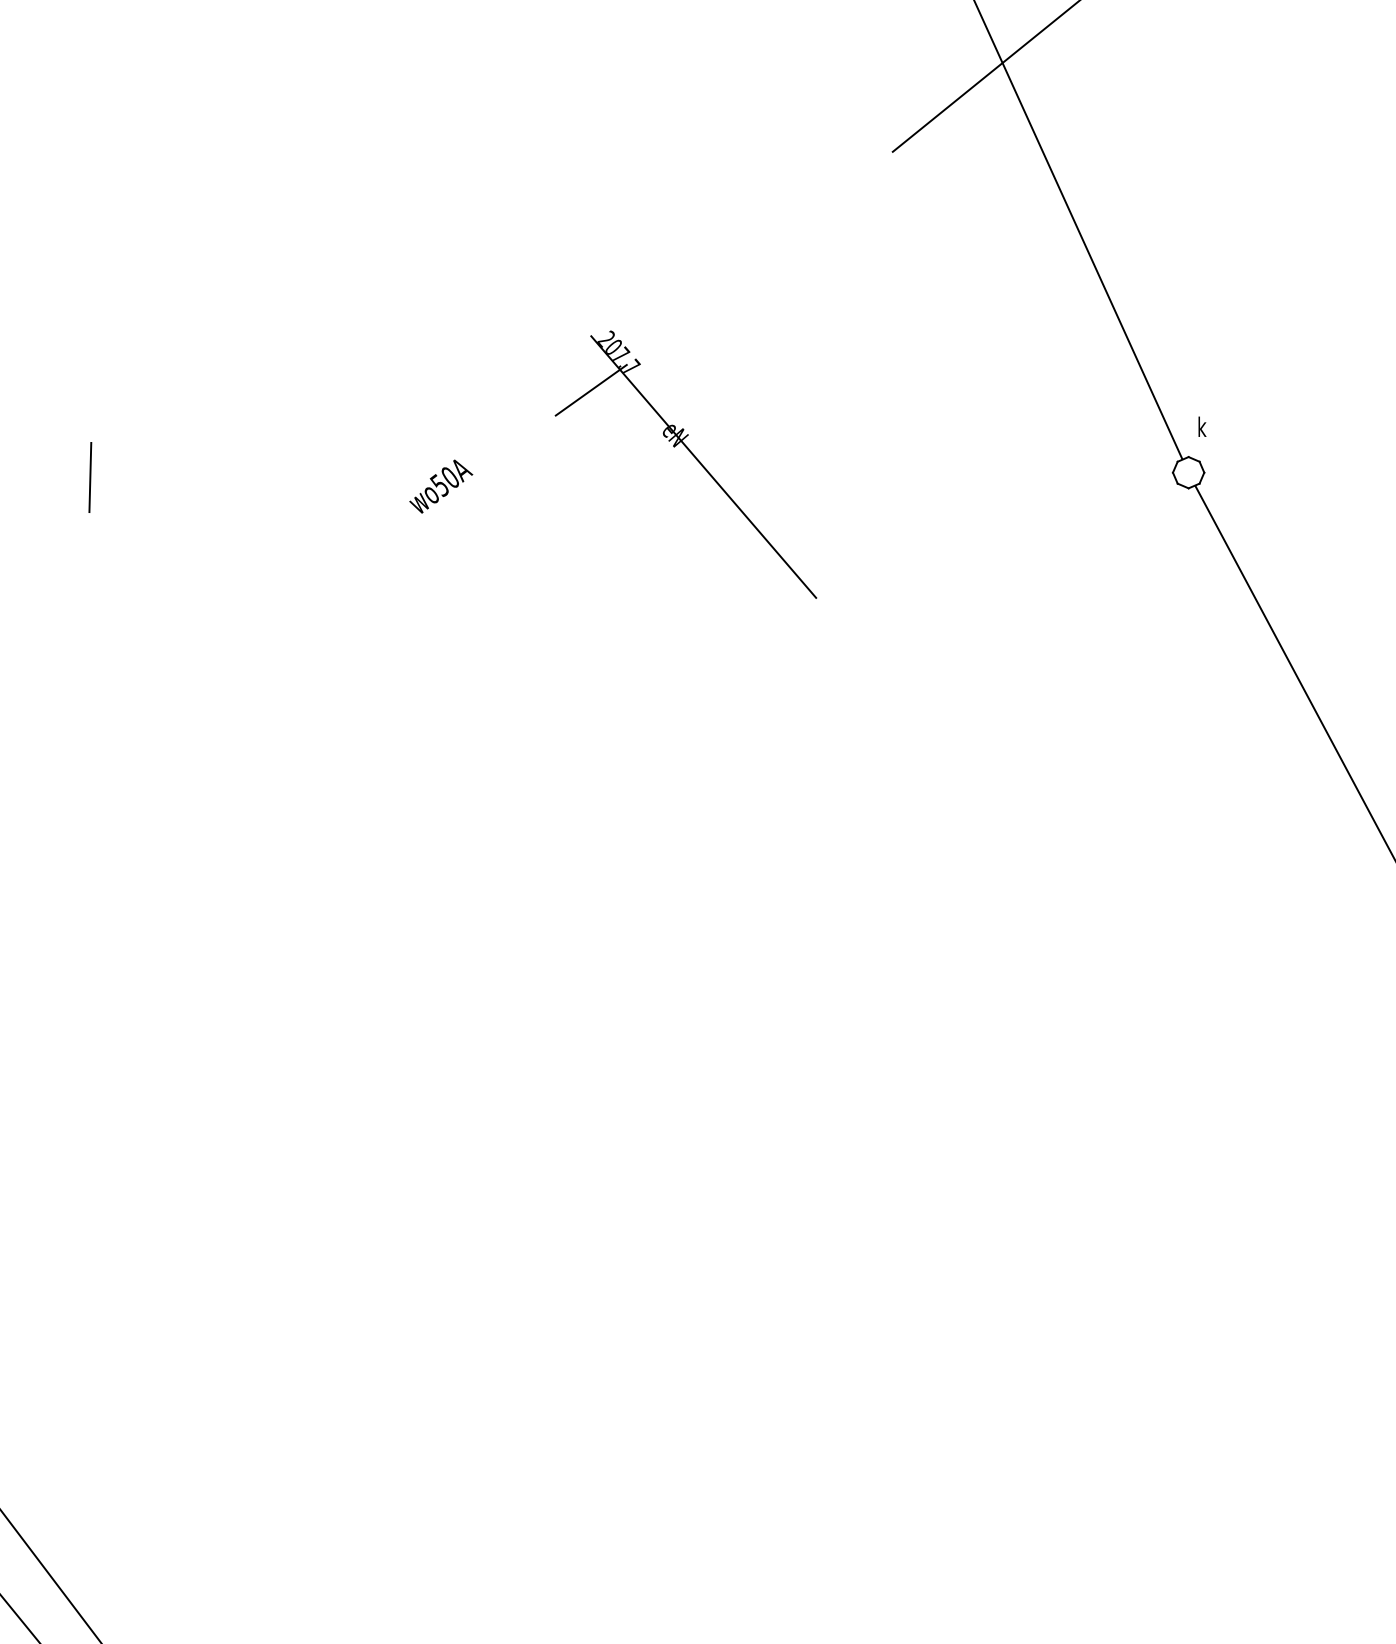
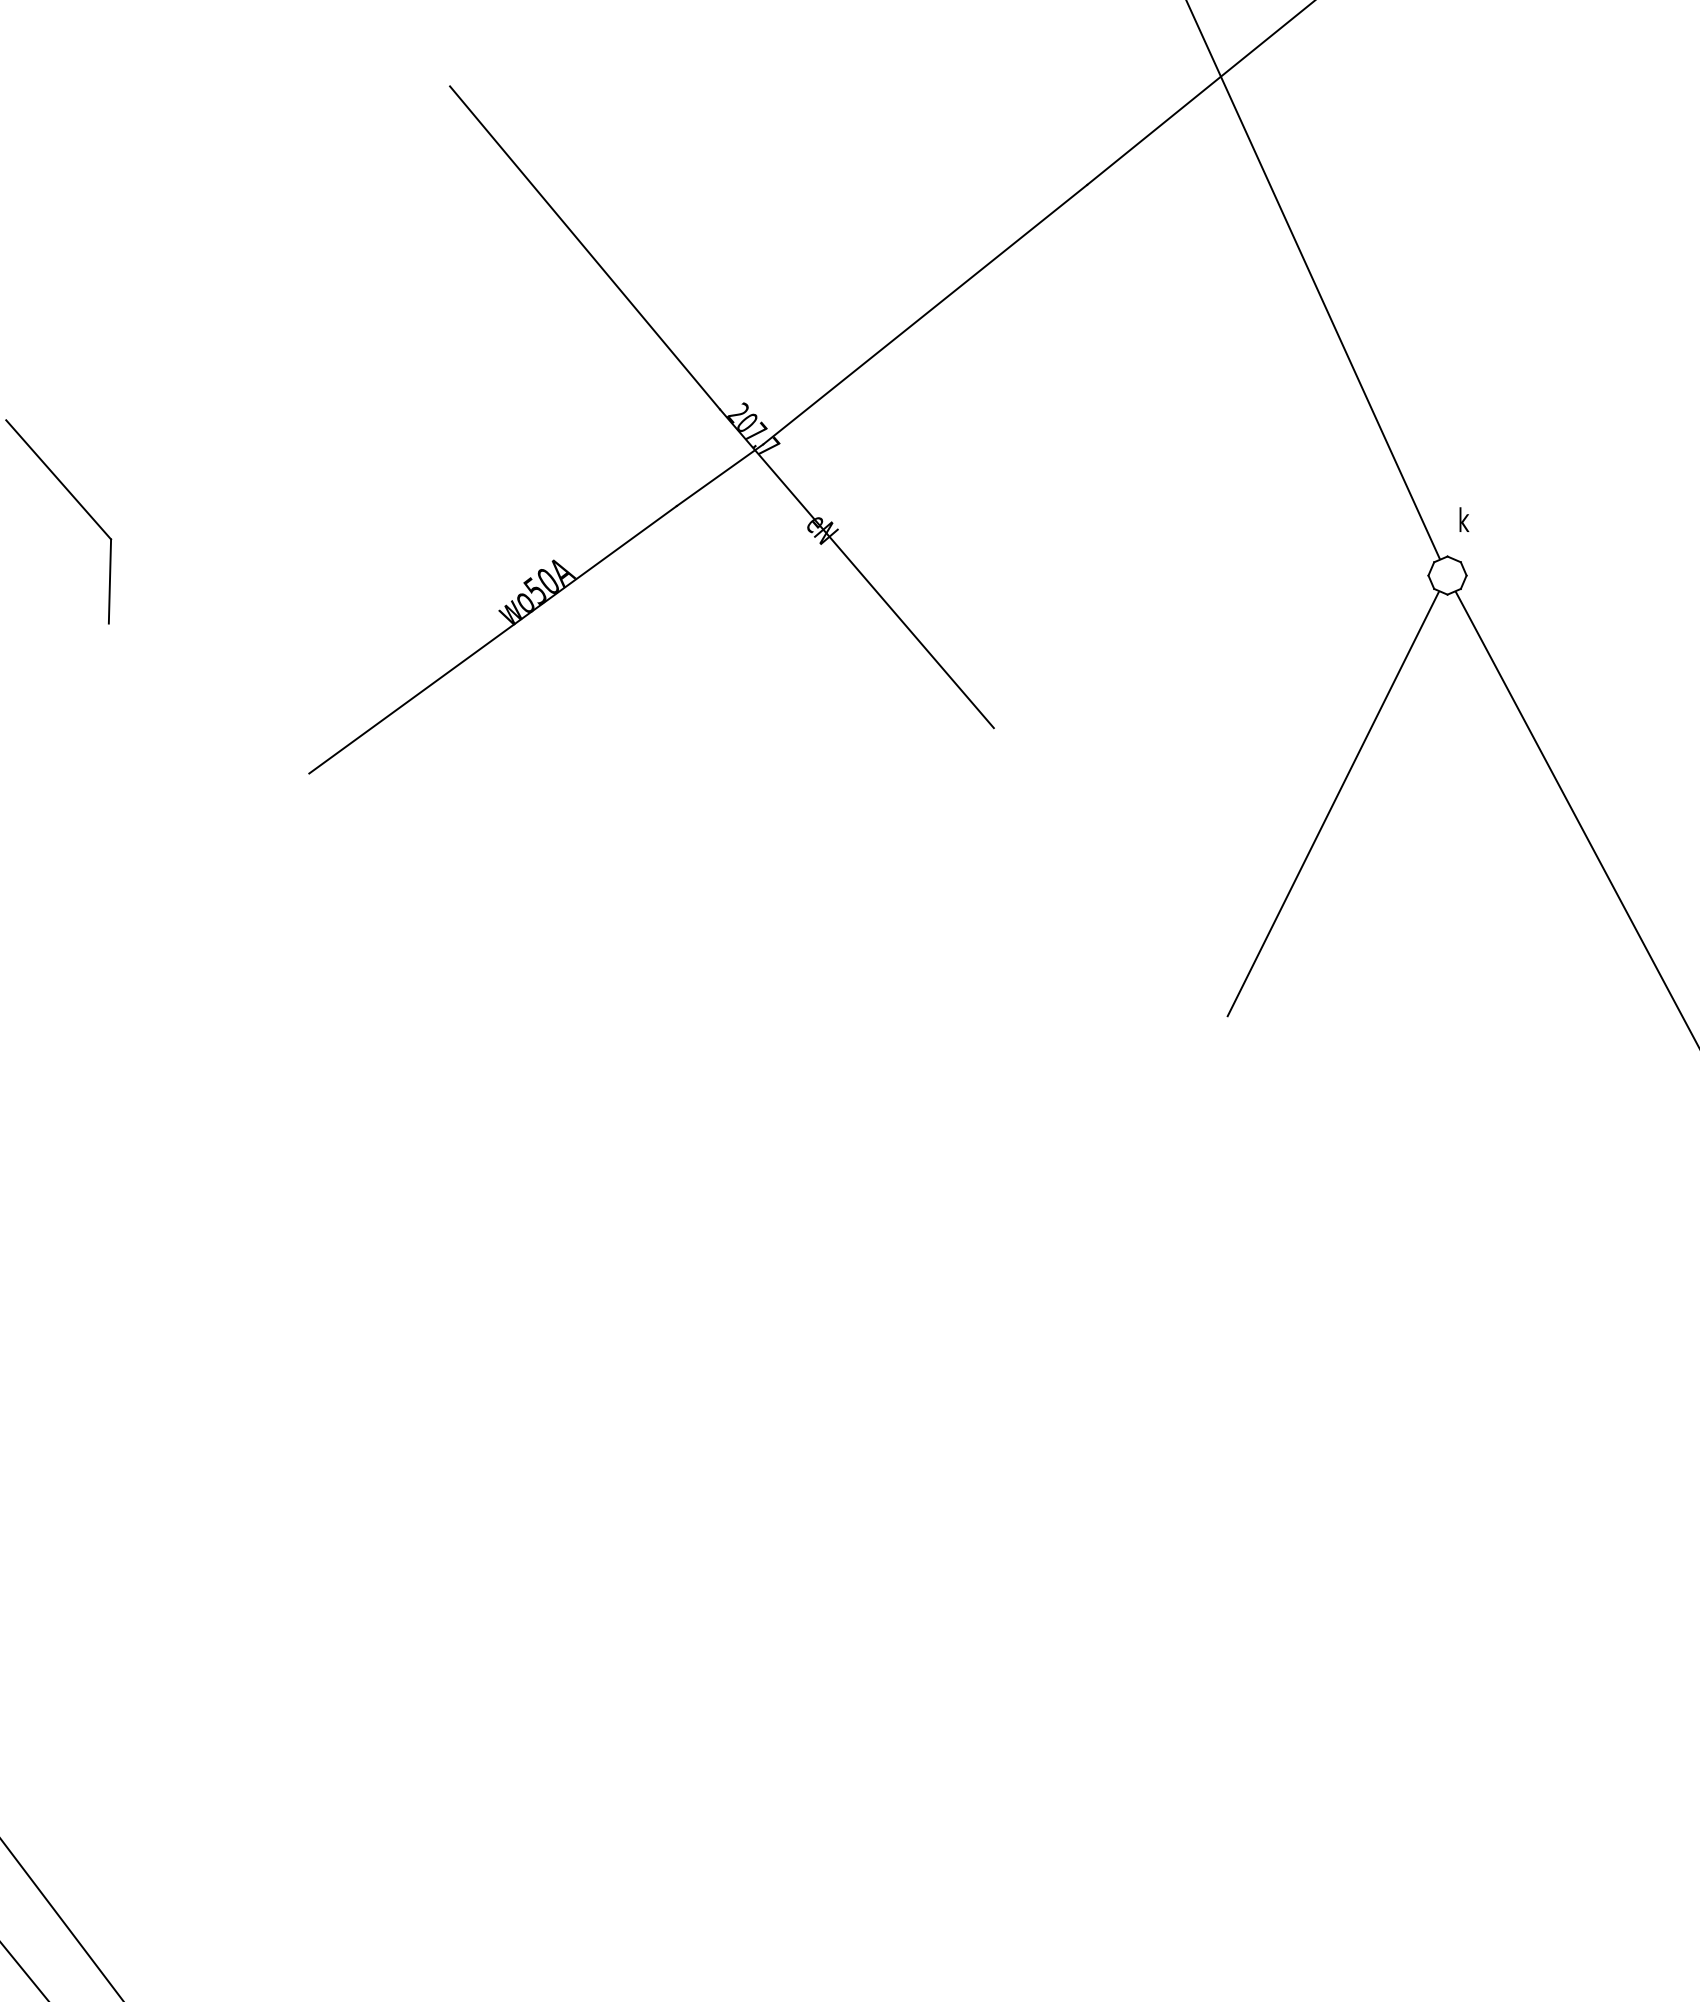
line: (480, 203) -> (585, 247), added
line: (759, 258) -> (925, 314), added
line: (48, 393) -> (58, 479), added
line: (404, 525) -> (492, 639), added
line: (1094, 660) -> (1332, 804), added

